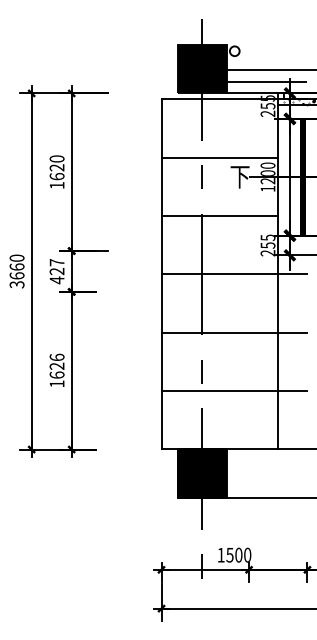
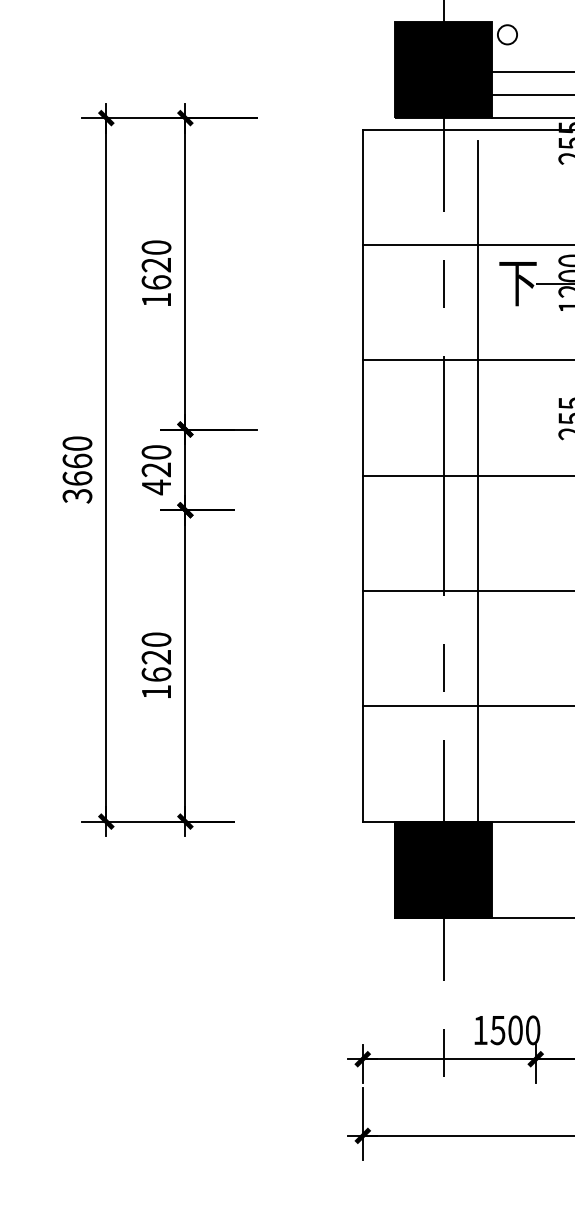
text: (56, 262) -> (155, 452), 427 -> 420
line: (219, 277) -> (477, 481), added
text: (56, 356) -> (155, 637), 1626 -> 1620

